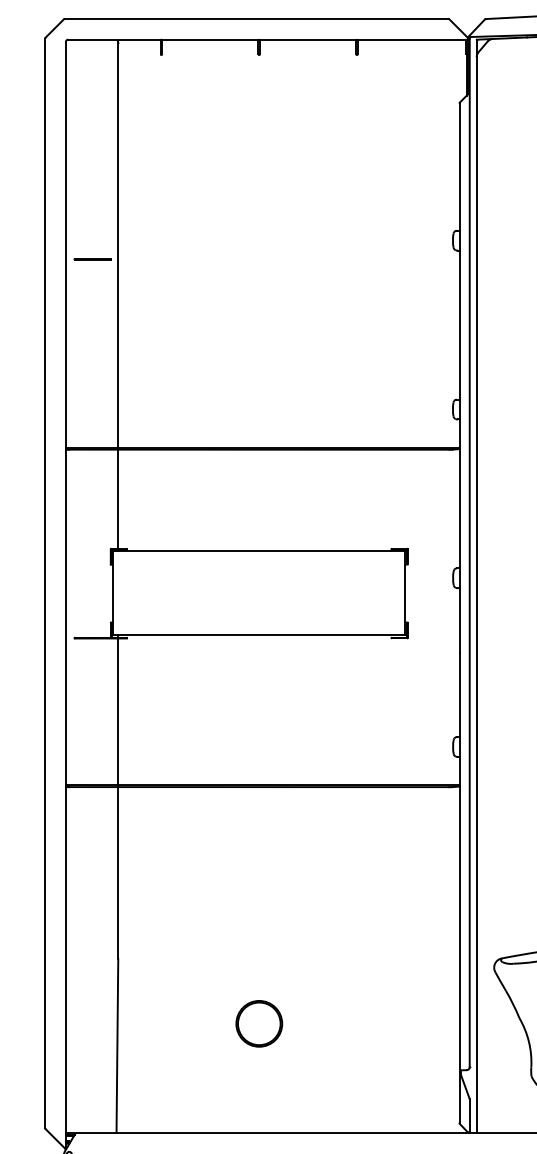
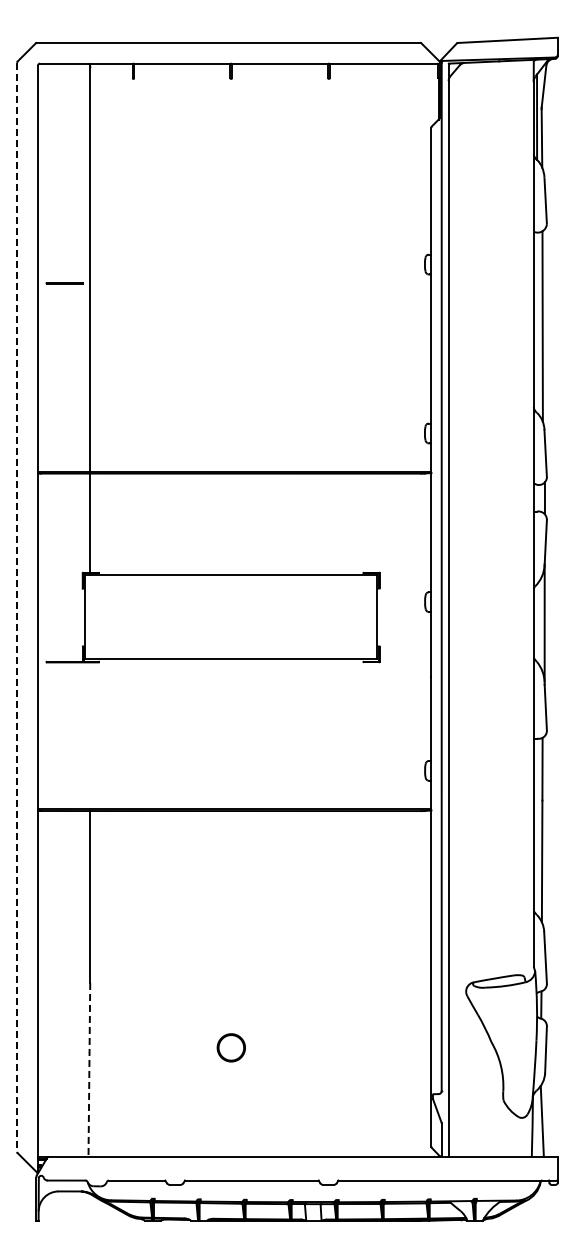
line: (45, 583) -> (17, 607), solid -> dashed
line: (118, 710) -> (90, 734), removed
part: (259, 1023) -> (231, 1047), size x0.6
line: (117, 1045) -> (89, 1069), solid -> dashed

